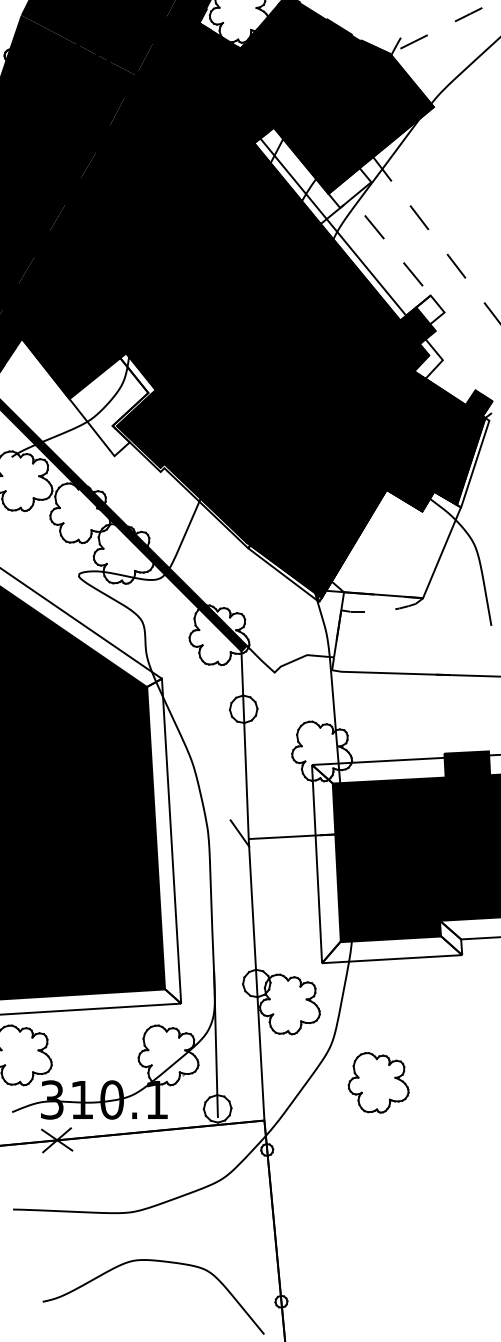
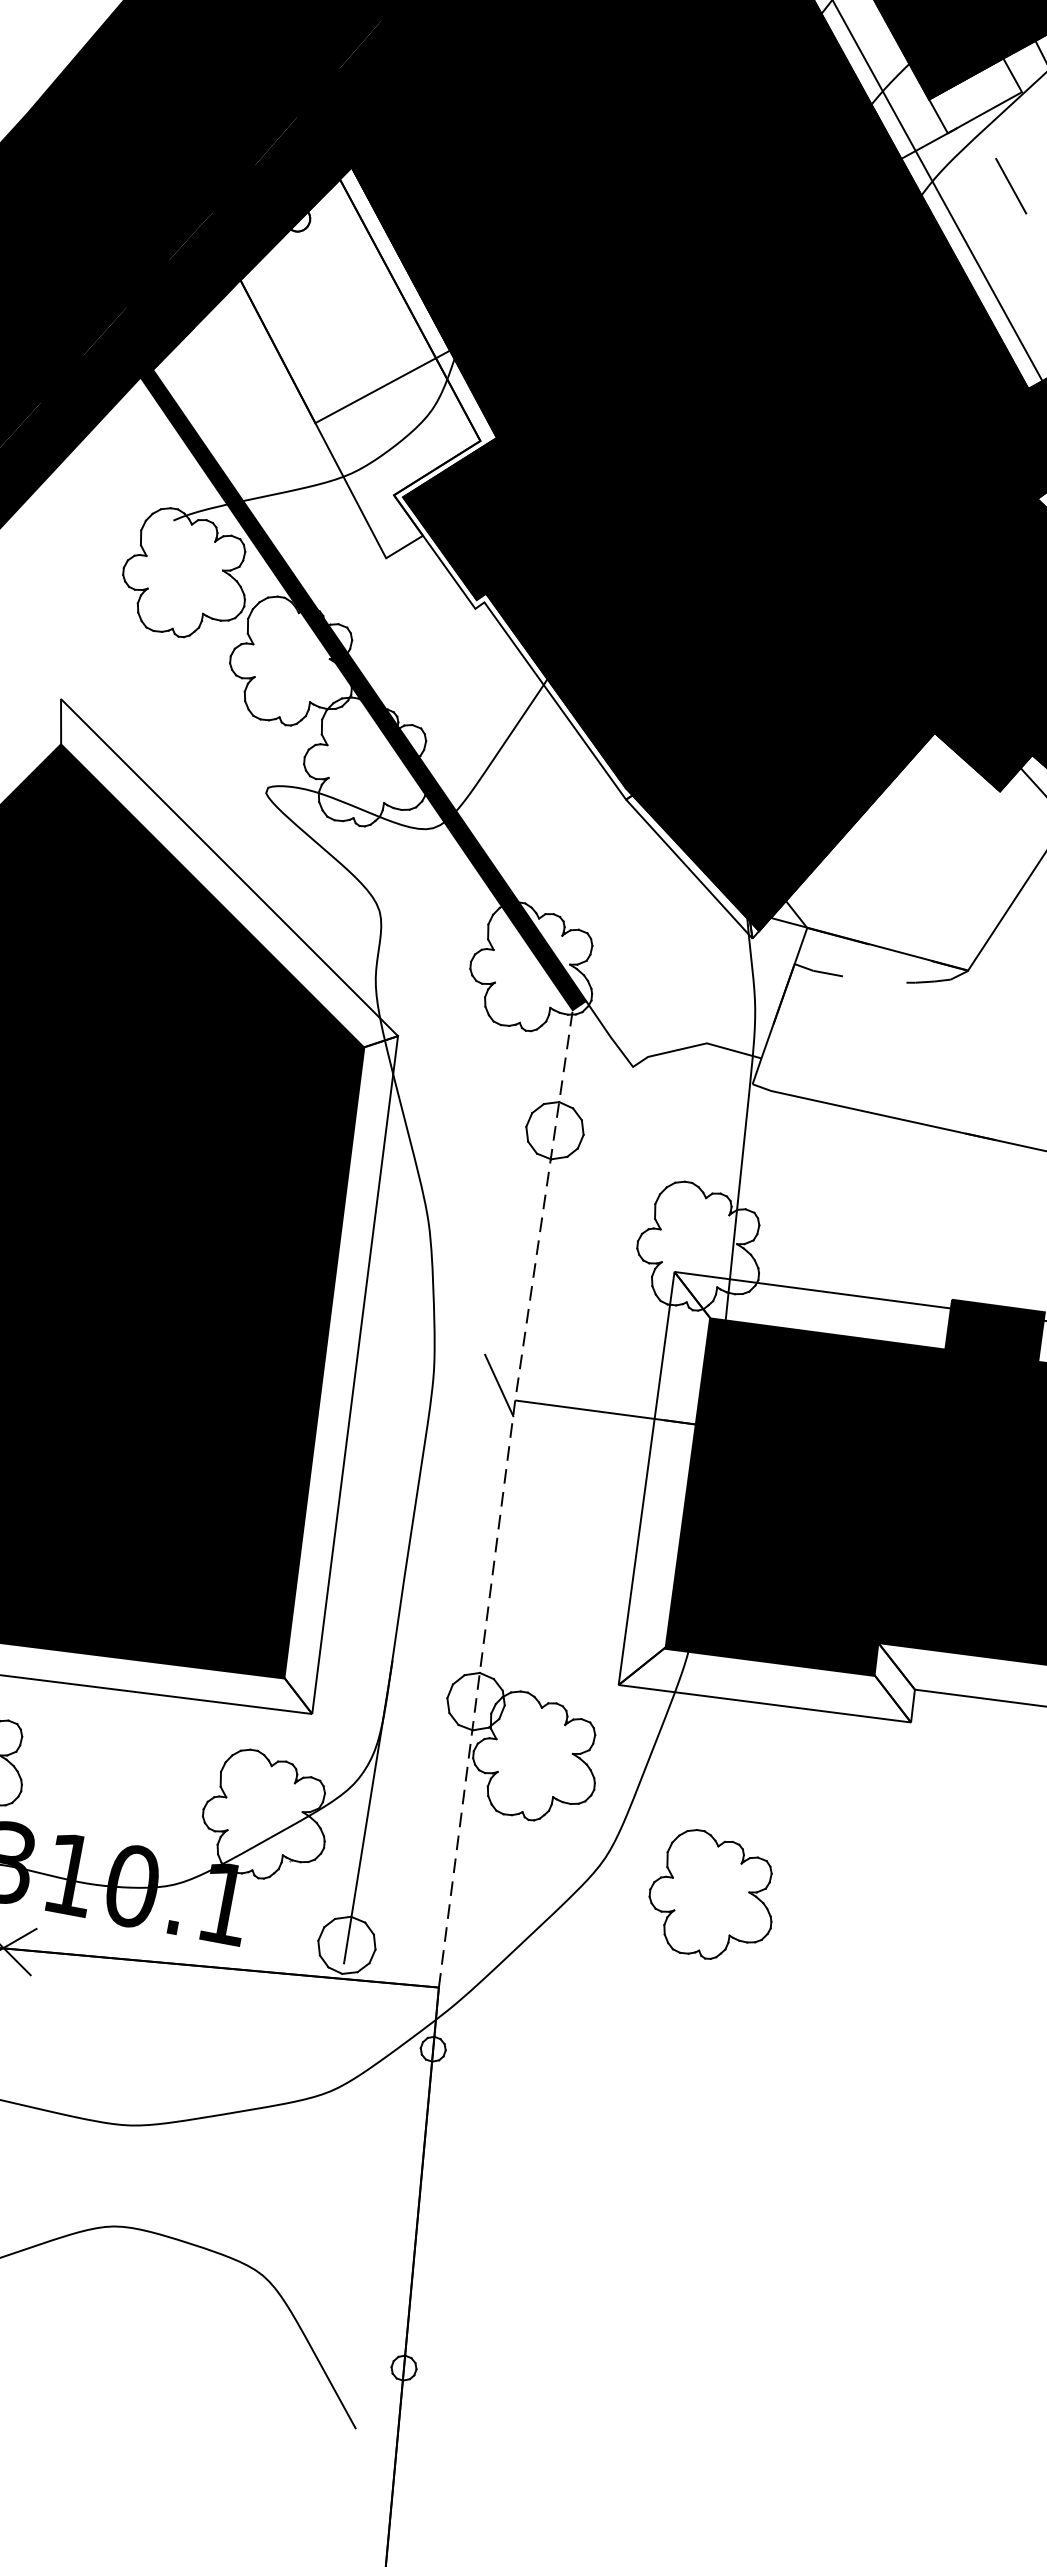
fill: (73, 337) -> (347, 297), removed
line: (251, 884) -> (503, 1495), solid -> dashed
part: (378, 1082) -> (712, 1895), moved

